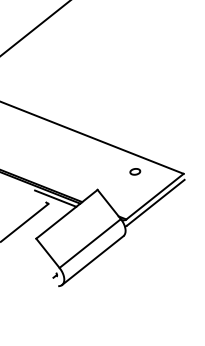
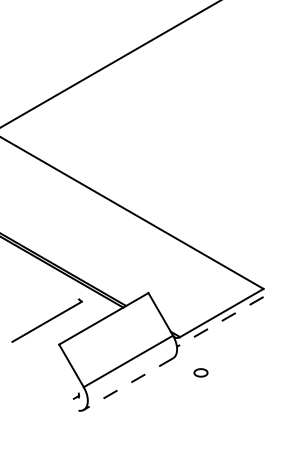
part: (134, 171) -> (200, 372), moved
line: (55, 198) -> (91, 295), removed
line: (155, 203) -> (221, 321), solid -> dashed
line: (92, 260) -> (128, 384), solid -> dashed

